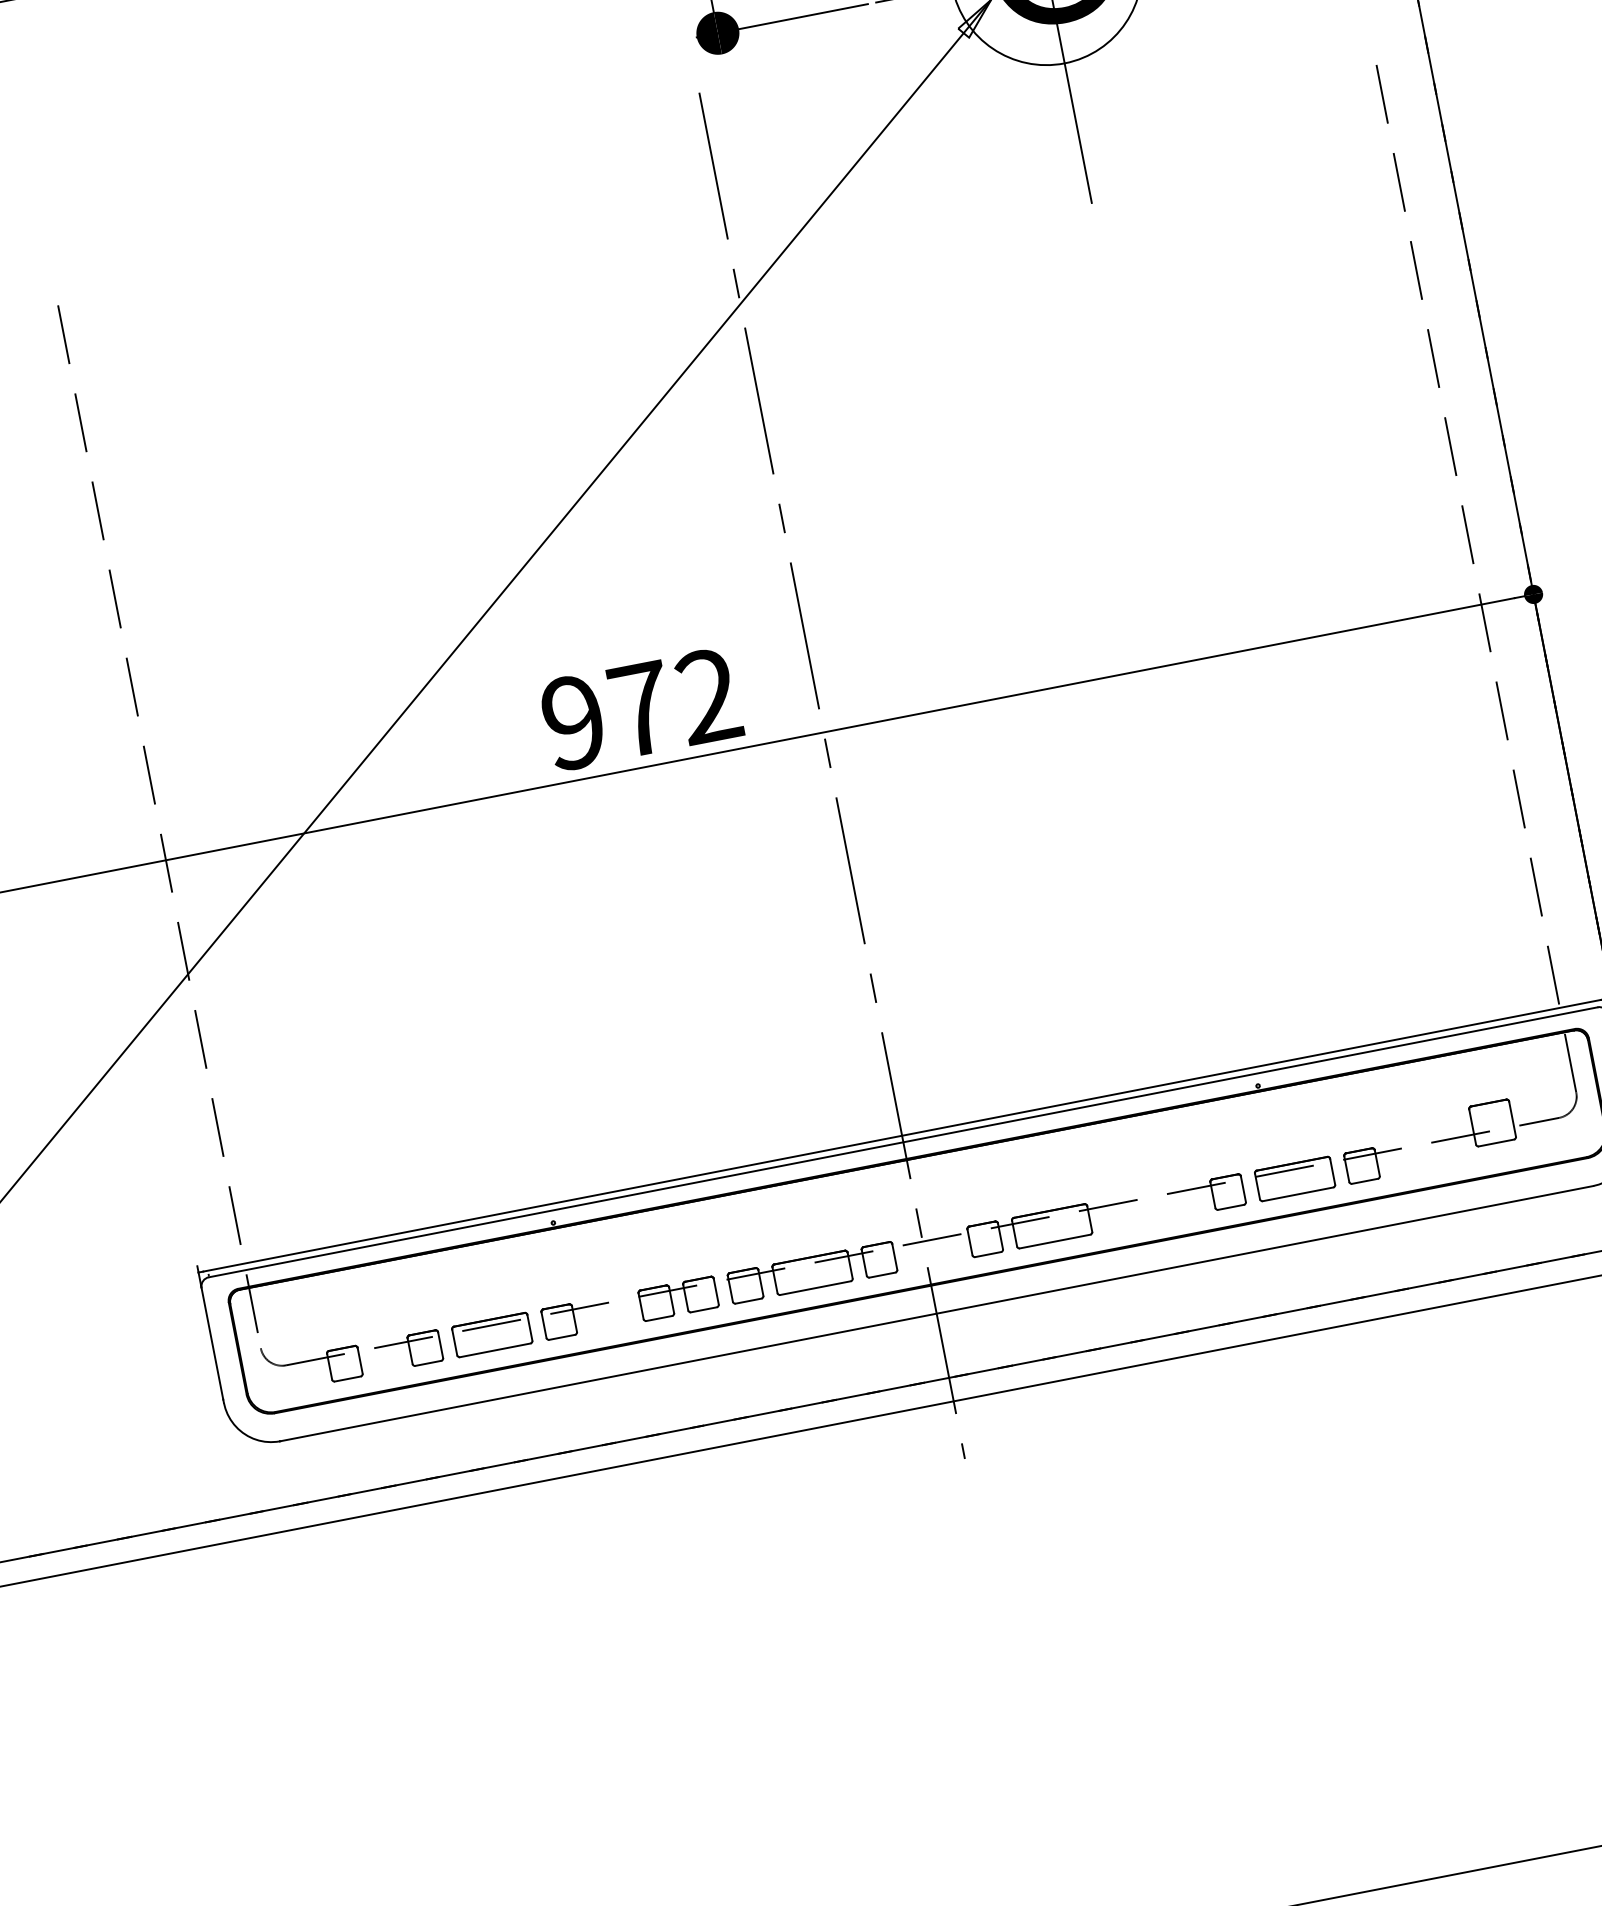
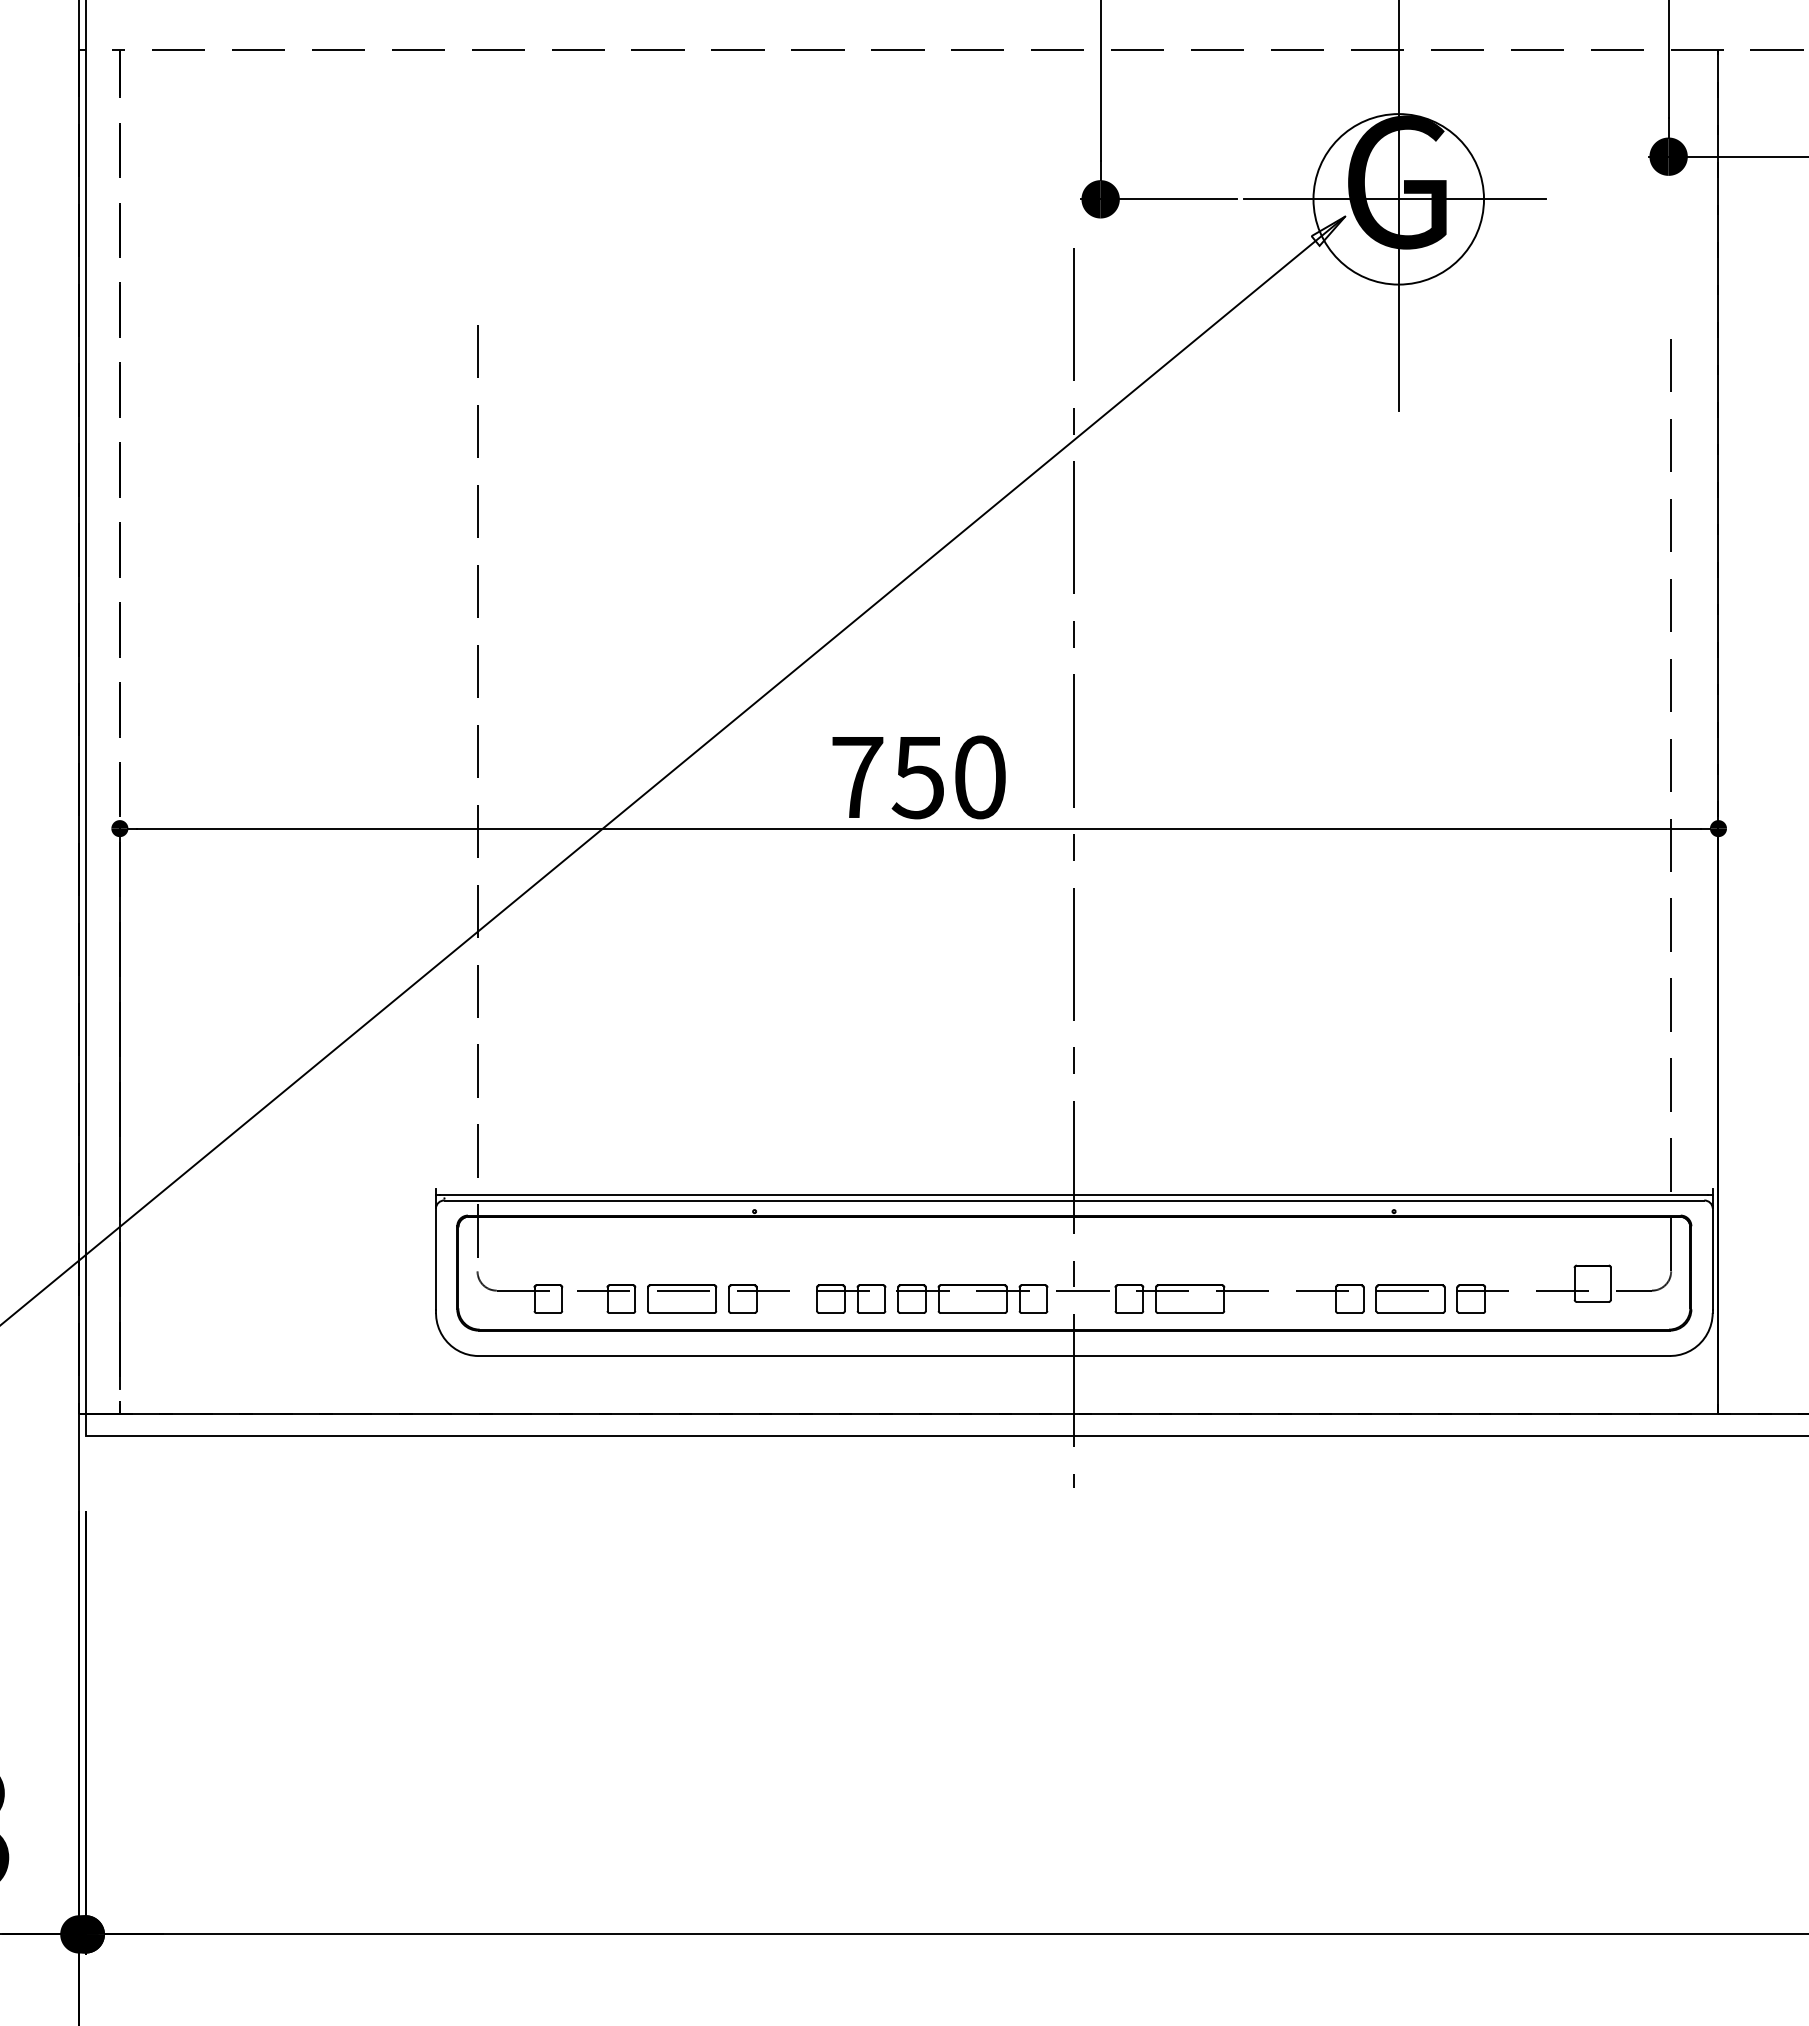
text: (640, 709) -> (918, 777), 972 -> 750

